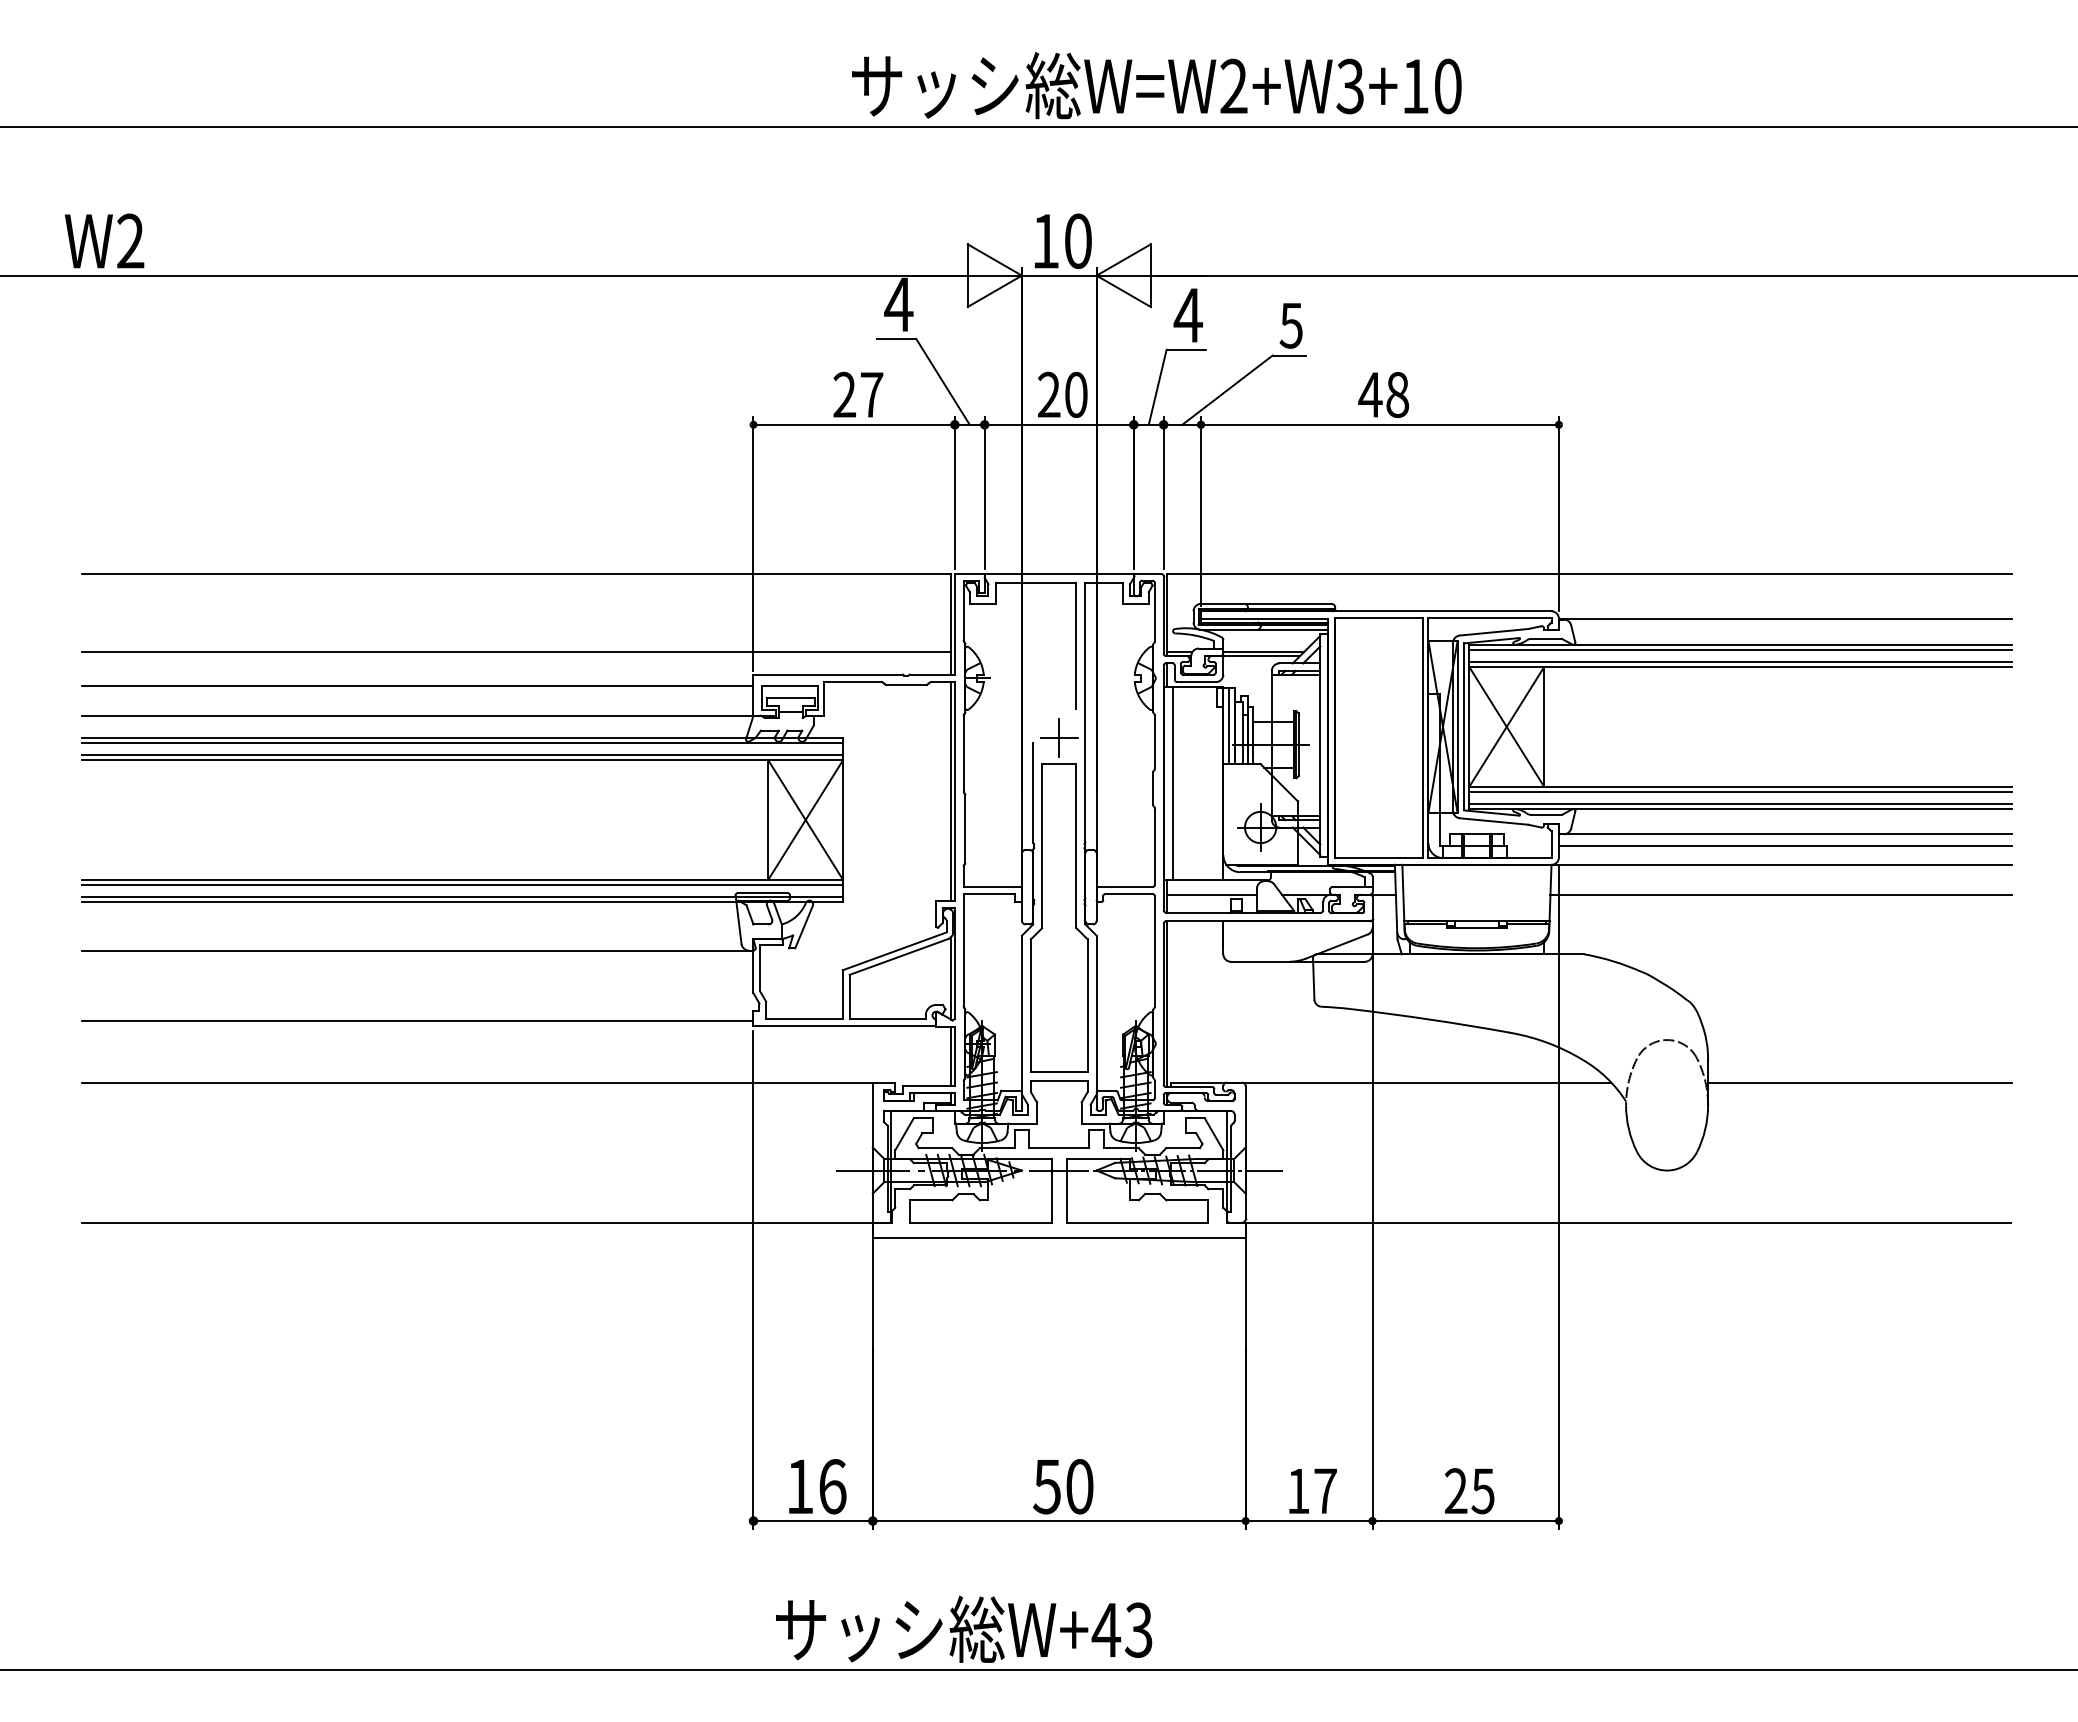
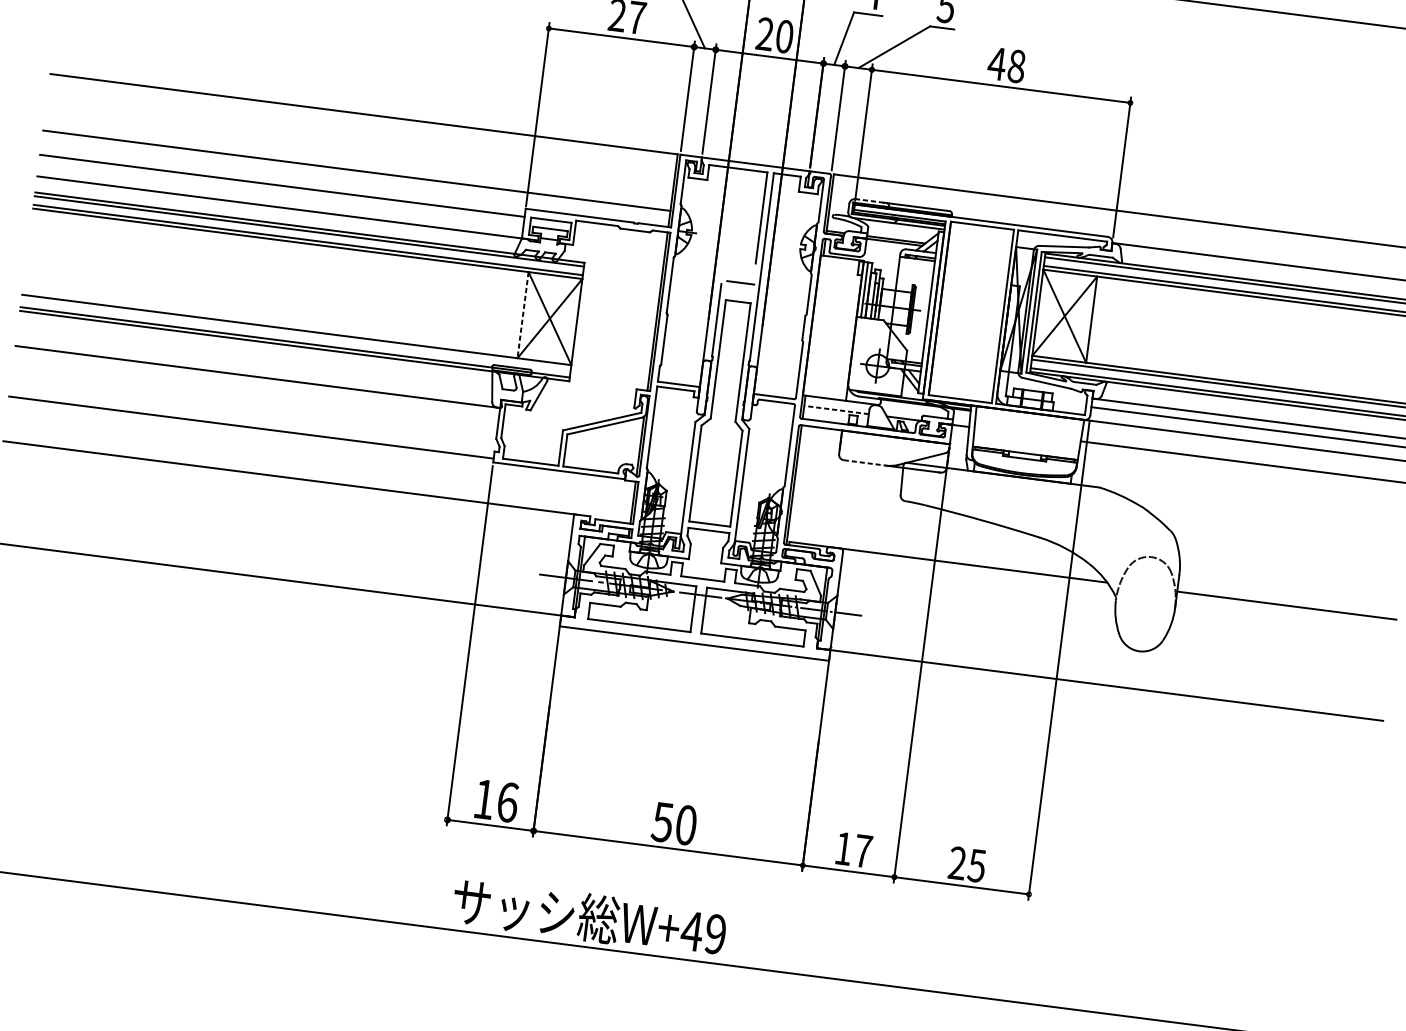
line: (1220, 603) -> (869, 200), solid -> dashed
line: (1059, 737) -> (740, 282), removed
line: (1172, 783) -> (818, 326), removed
line: (768, 820) -> (523, 315), solid -> dashed
line: (462, 884) -> (296, 333), removed
line: (1212, 894) -> (836, 409), solid -> dashed
line: (1260, 961) -> (865, 462), solid -> dashed
text: (1138, 1629) -> (715, 933), W+43 -> W+49

